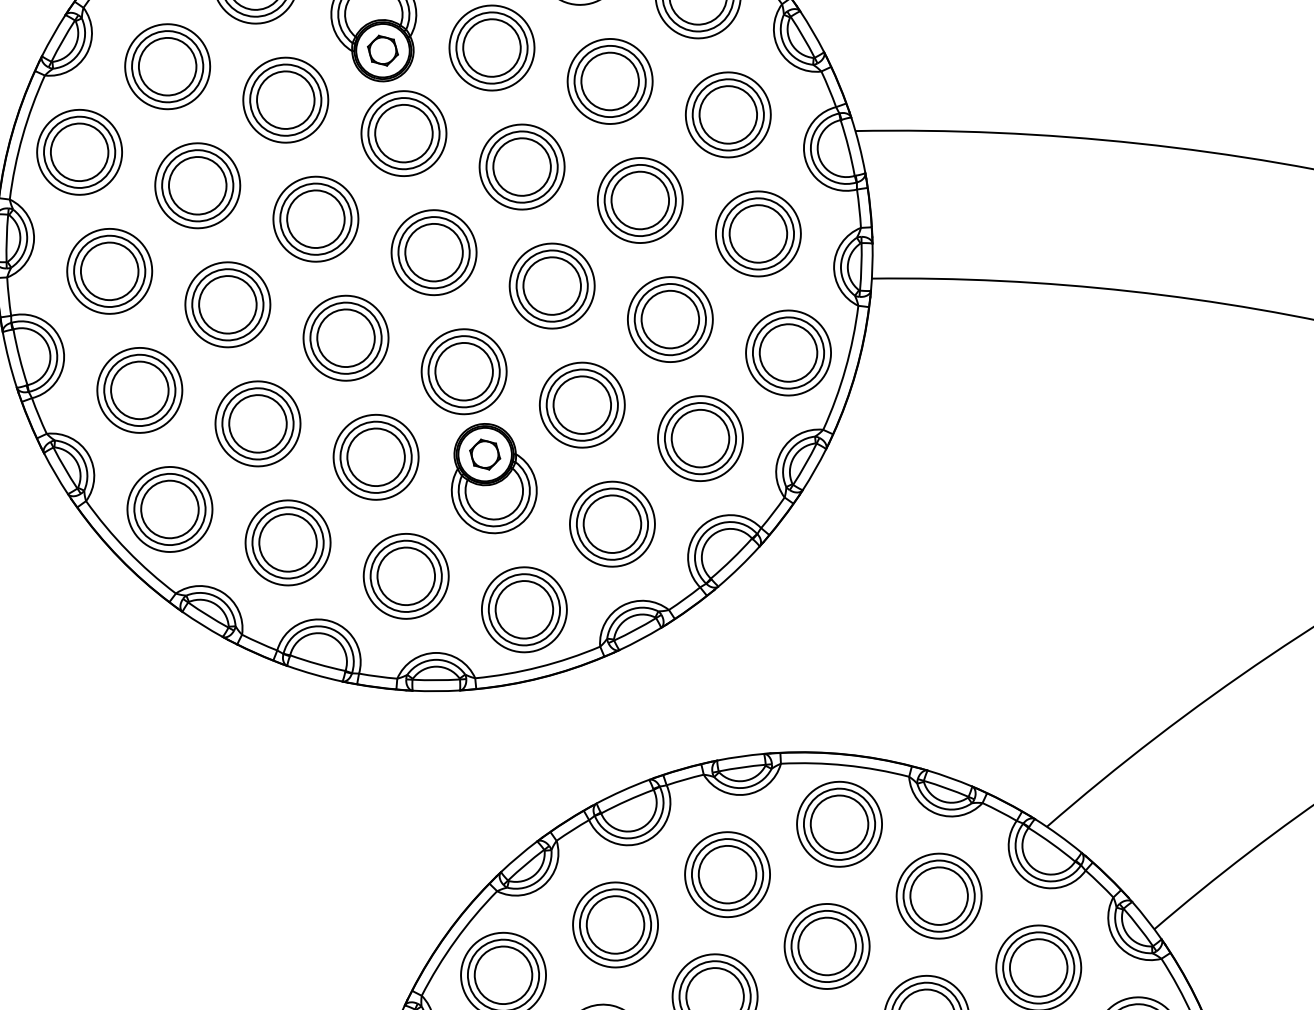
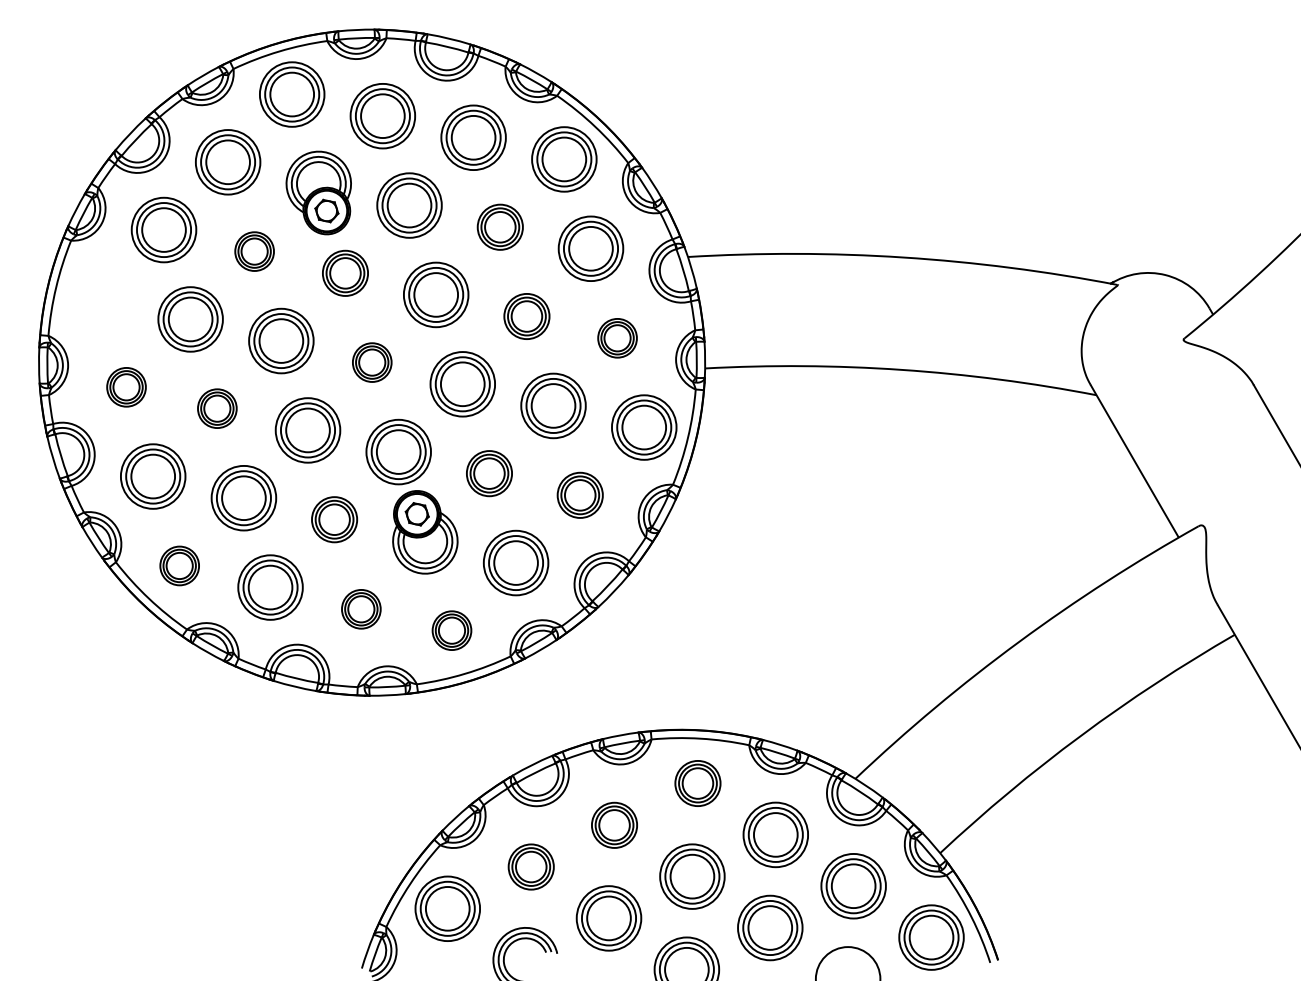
part: (610, 81) -> (500, 227), size x0.7
part: (285, 99) -> (254, 251), size x0.6
part: (404, 133) -> (345, 273), size x0.7
part: (79, 151) -> (99, 297), removed
part: (639, 200) -> (526, 316), size x0.7
part: (758, 234) -> (617, 338), size x0.6
part: (434, 252) -> (372, 362), size x0.6
part: (109, 271) -> (126, 387), size x0.6
part: (228, 304) -> (217, 408), size x0.6
part: (582, 404) -> (489, 473), size x0.7
part: (700, 438) -> (580, 495), size x0.7
part: (375, 456) -> (334, 519), size x0.7
part: (169, 508) -> (179, 565), size x0.6
part: (406, 576) -> (361, 609), size x0.6
part: (523, 609) -> (451, 630), size x0.6
part: (838, 824) -> (697, 783), size x0.7
part: (727, 874) -> (614, 825), size x0.7
part: (615, 924) -> (531, 866), size x0.7

